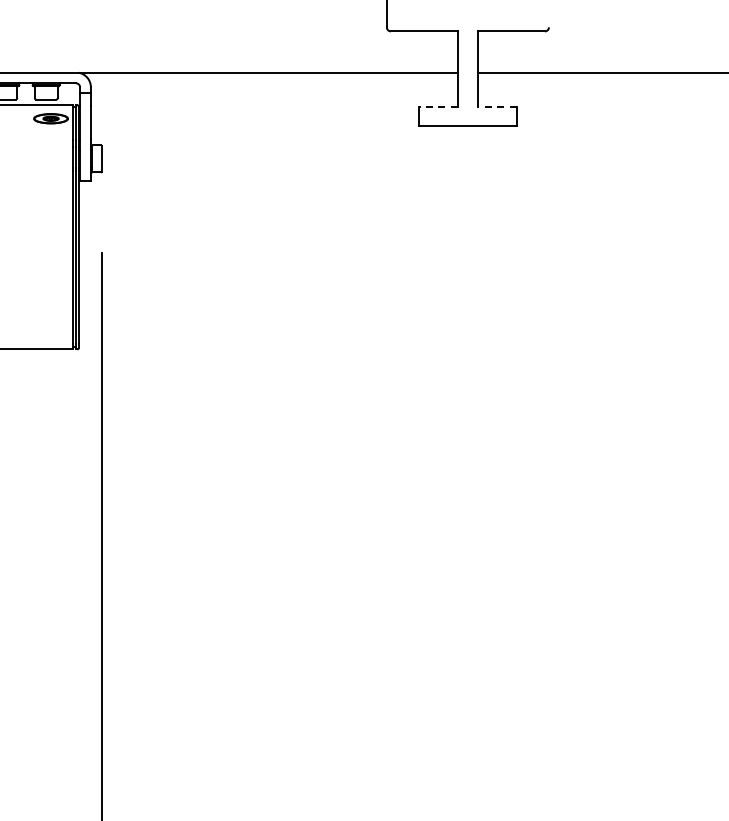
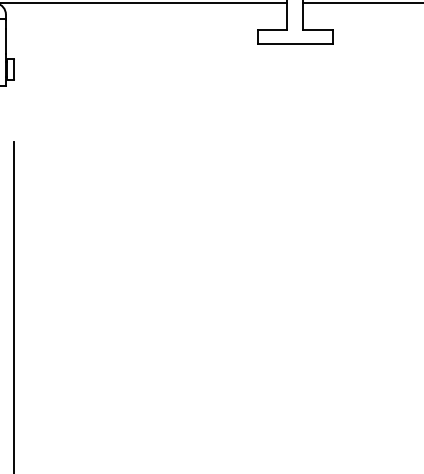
line: (438, 107) -> (272, 30), dashed -> solid
line: (496, 107) -> (317, 30), dashed -> solid

